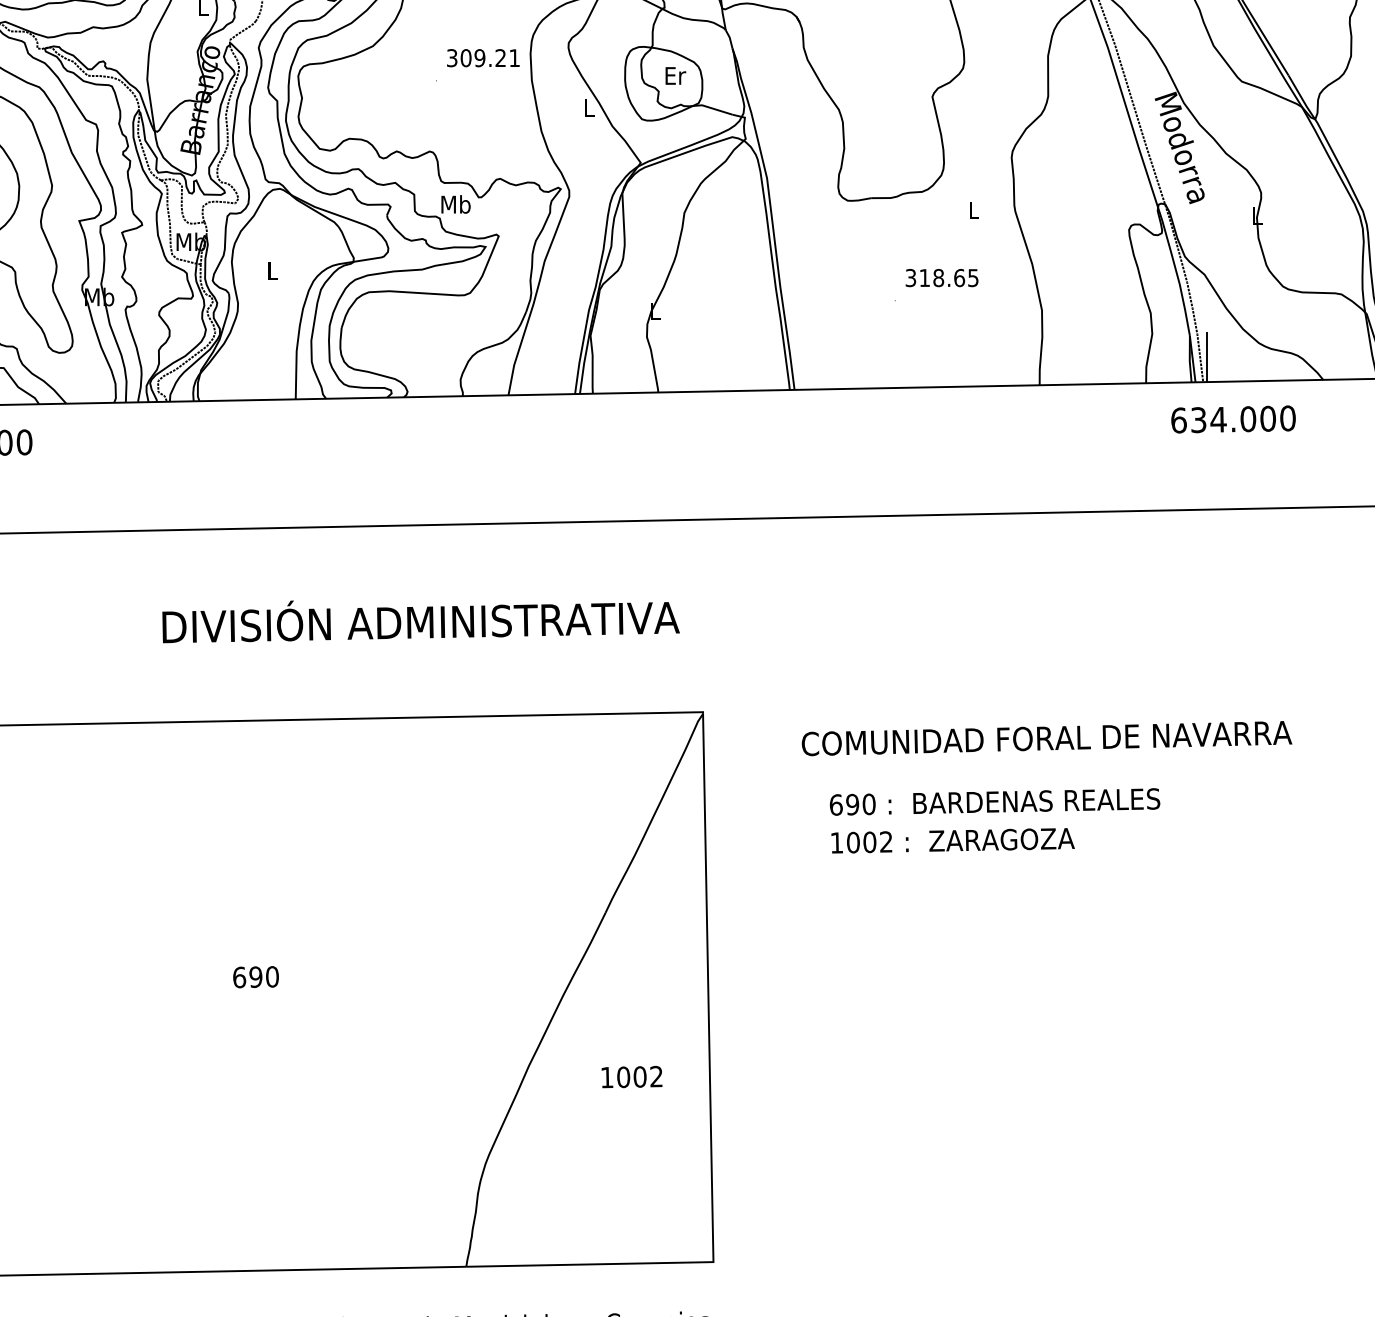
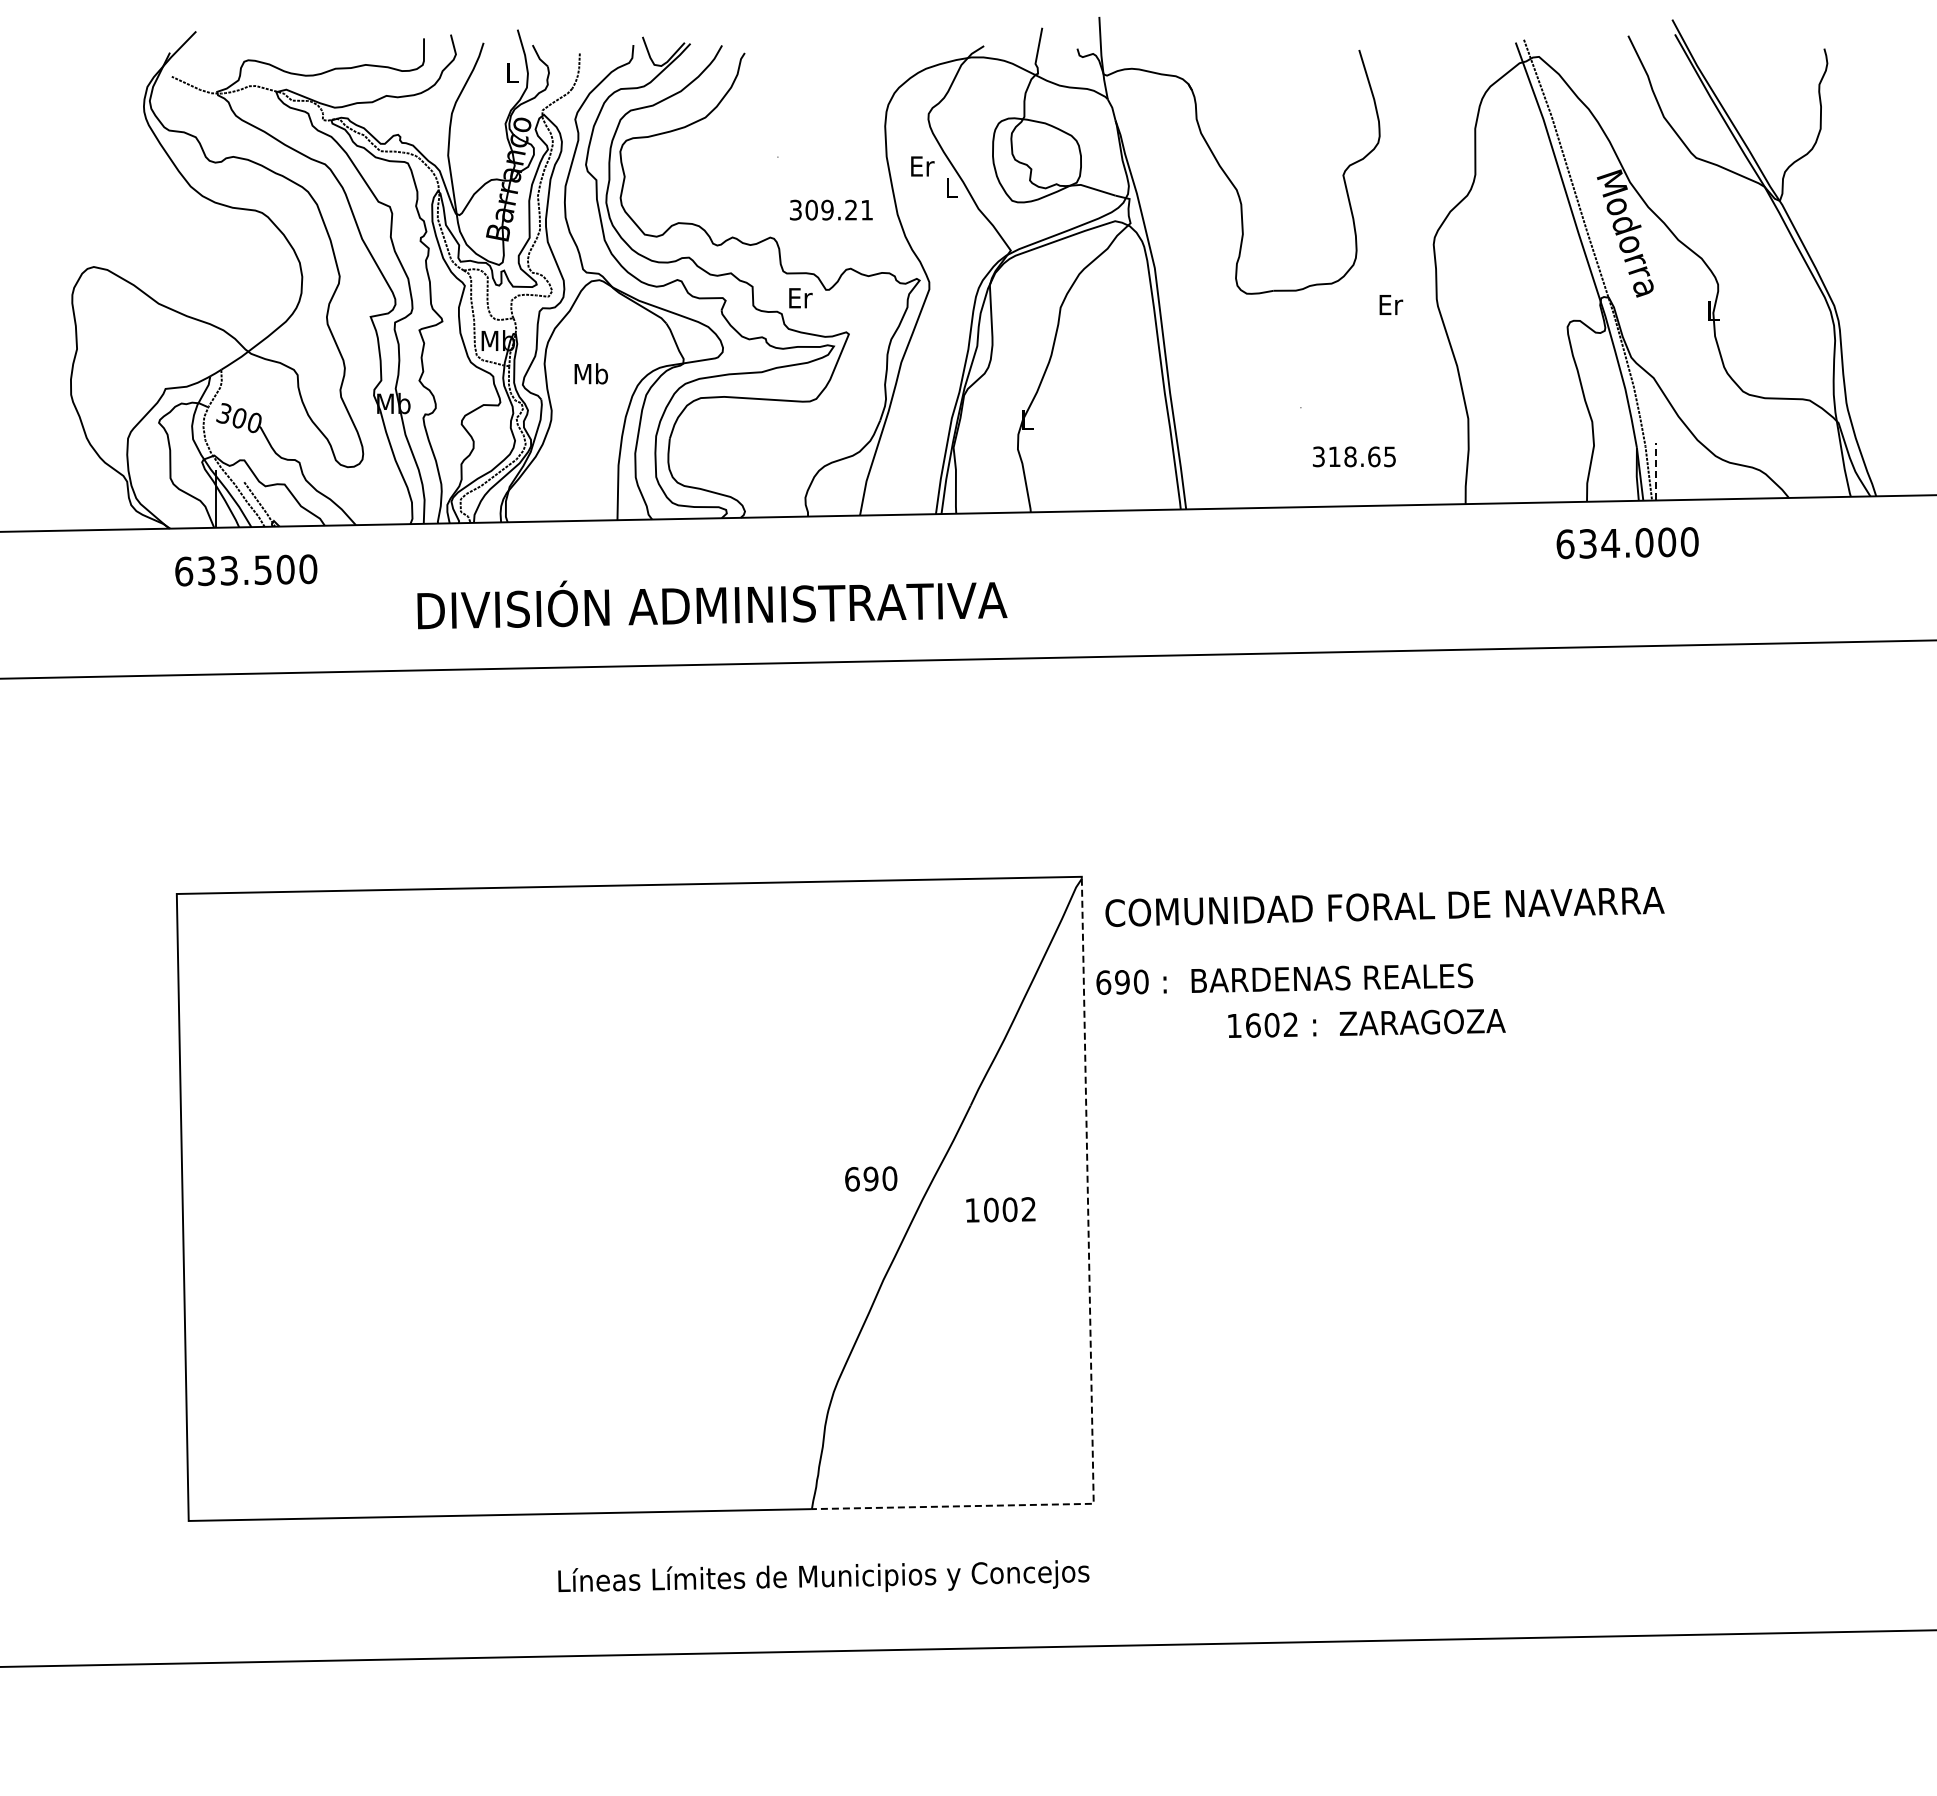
text: (483, 57) -> (831, 209), moved
text: (675, 75) -> (922, 166), moved
text: (455, 204) -> (799, 297), Mb -> Er
text: (974, 210) -> (1391, 304), L -> Er
text: (272, 270) -> (591, 373), L -> Mb
text: (942, 277) -> (1354, 456), moved
line: (1207, 356) -> (1656, 471), solid -> dashed
text: (1233, 419) -> (1627, 543), moved
text: (421, 621) -> (712, 604), moved
text: (1046, 738) -> (1384, 906), moved
text: (994, 801) -> (1284, 978), moved
text: (853, 842) -> (1253, 1025), 1002 -> 1602
text: (256, 976) -> (871, 1178), moved
text: (631, 1076) -> (1000, 1209), moved
line: (710, 1112) -> (1090, 1333), solid -> dashed

